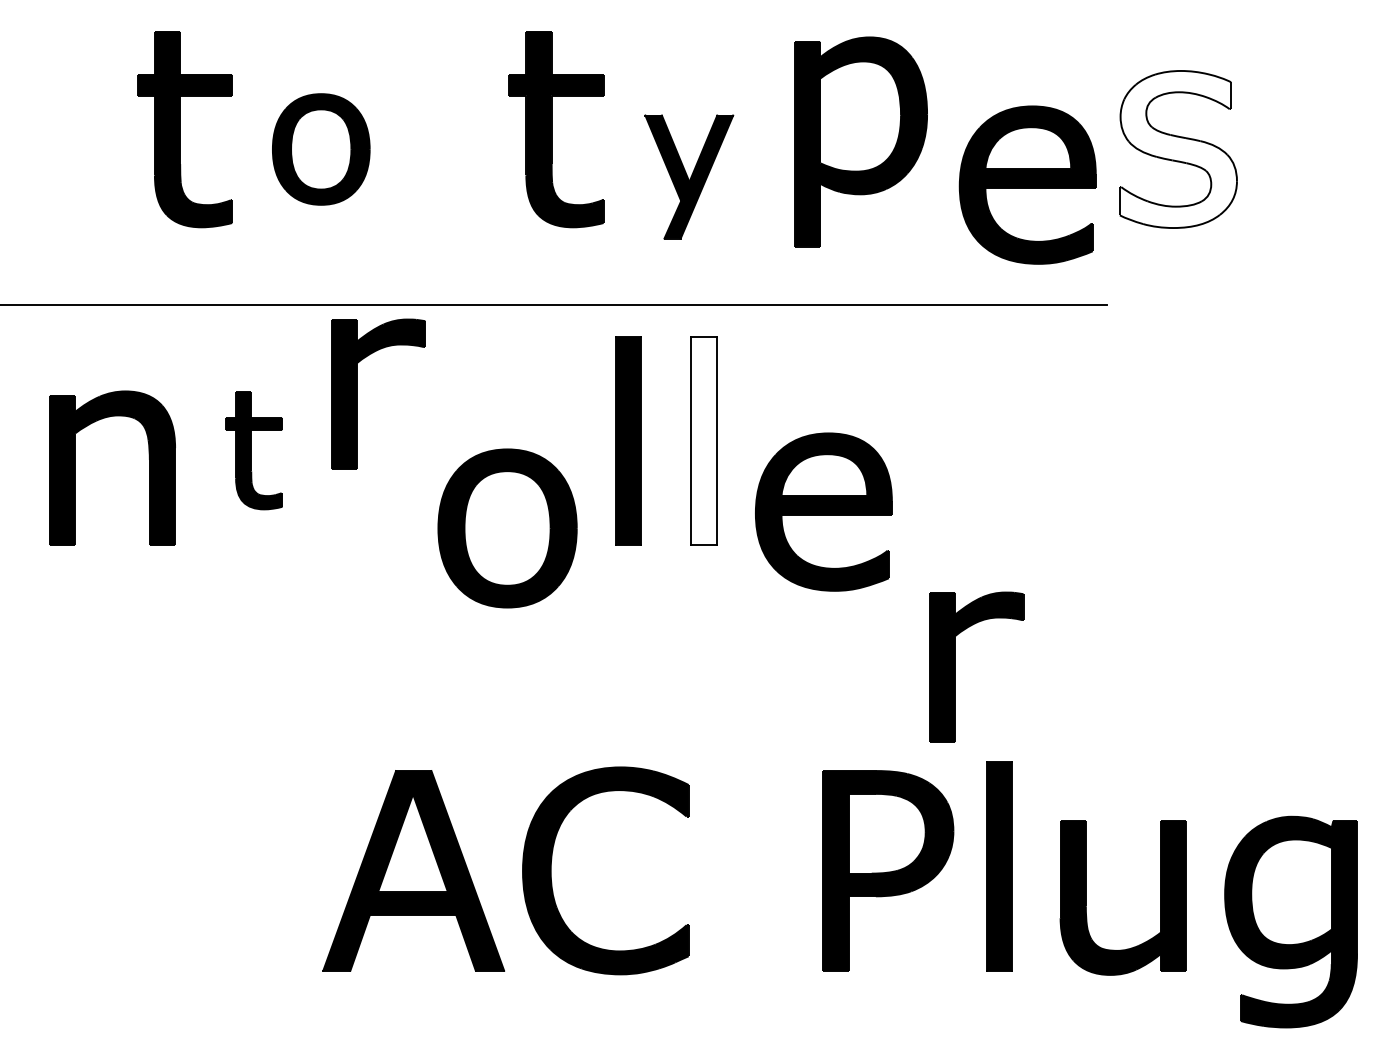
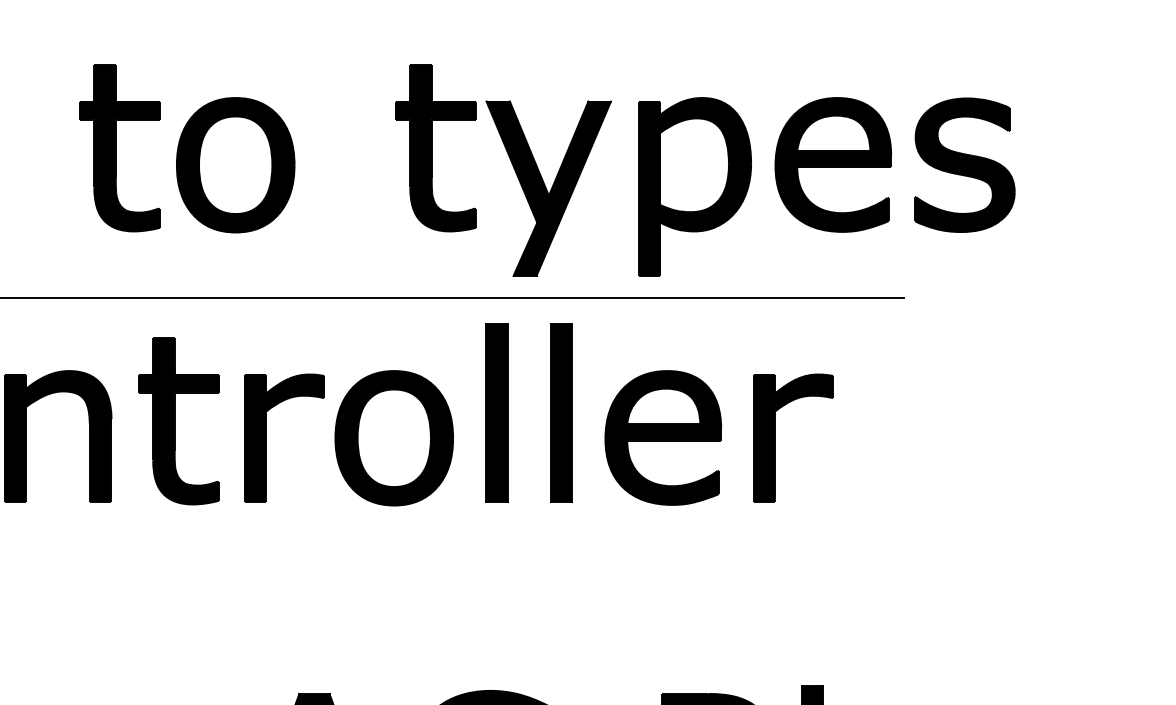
part: (860, 141) -> (694, 186), moved
part: (321, 149) -> (235, 165), size x1.43
fill: (1177, 149) -> (964, 165), added
part: (689, 176) -> (549, 188), size x1.67
part: (1027, 184) -> (833, 164), moved
part: (357, 393) -> (266, 437), moved
fill: (703, 440) -> (560, 412), added
part: (253, 450) -> (178, 421), size x1.67
part: (823, 511) -> (662, 437), moved
part: (507, 528) -> (394, 438), moved
part: (955, 666) -> (775, 437), moved

